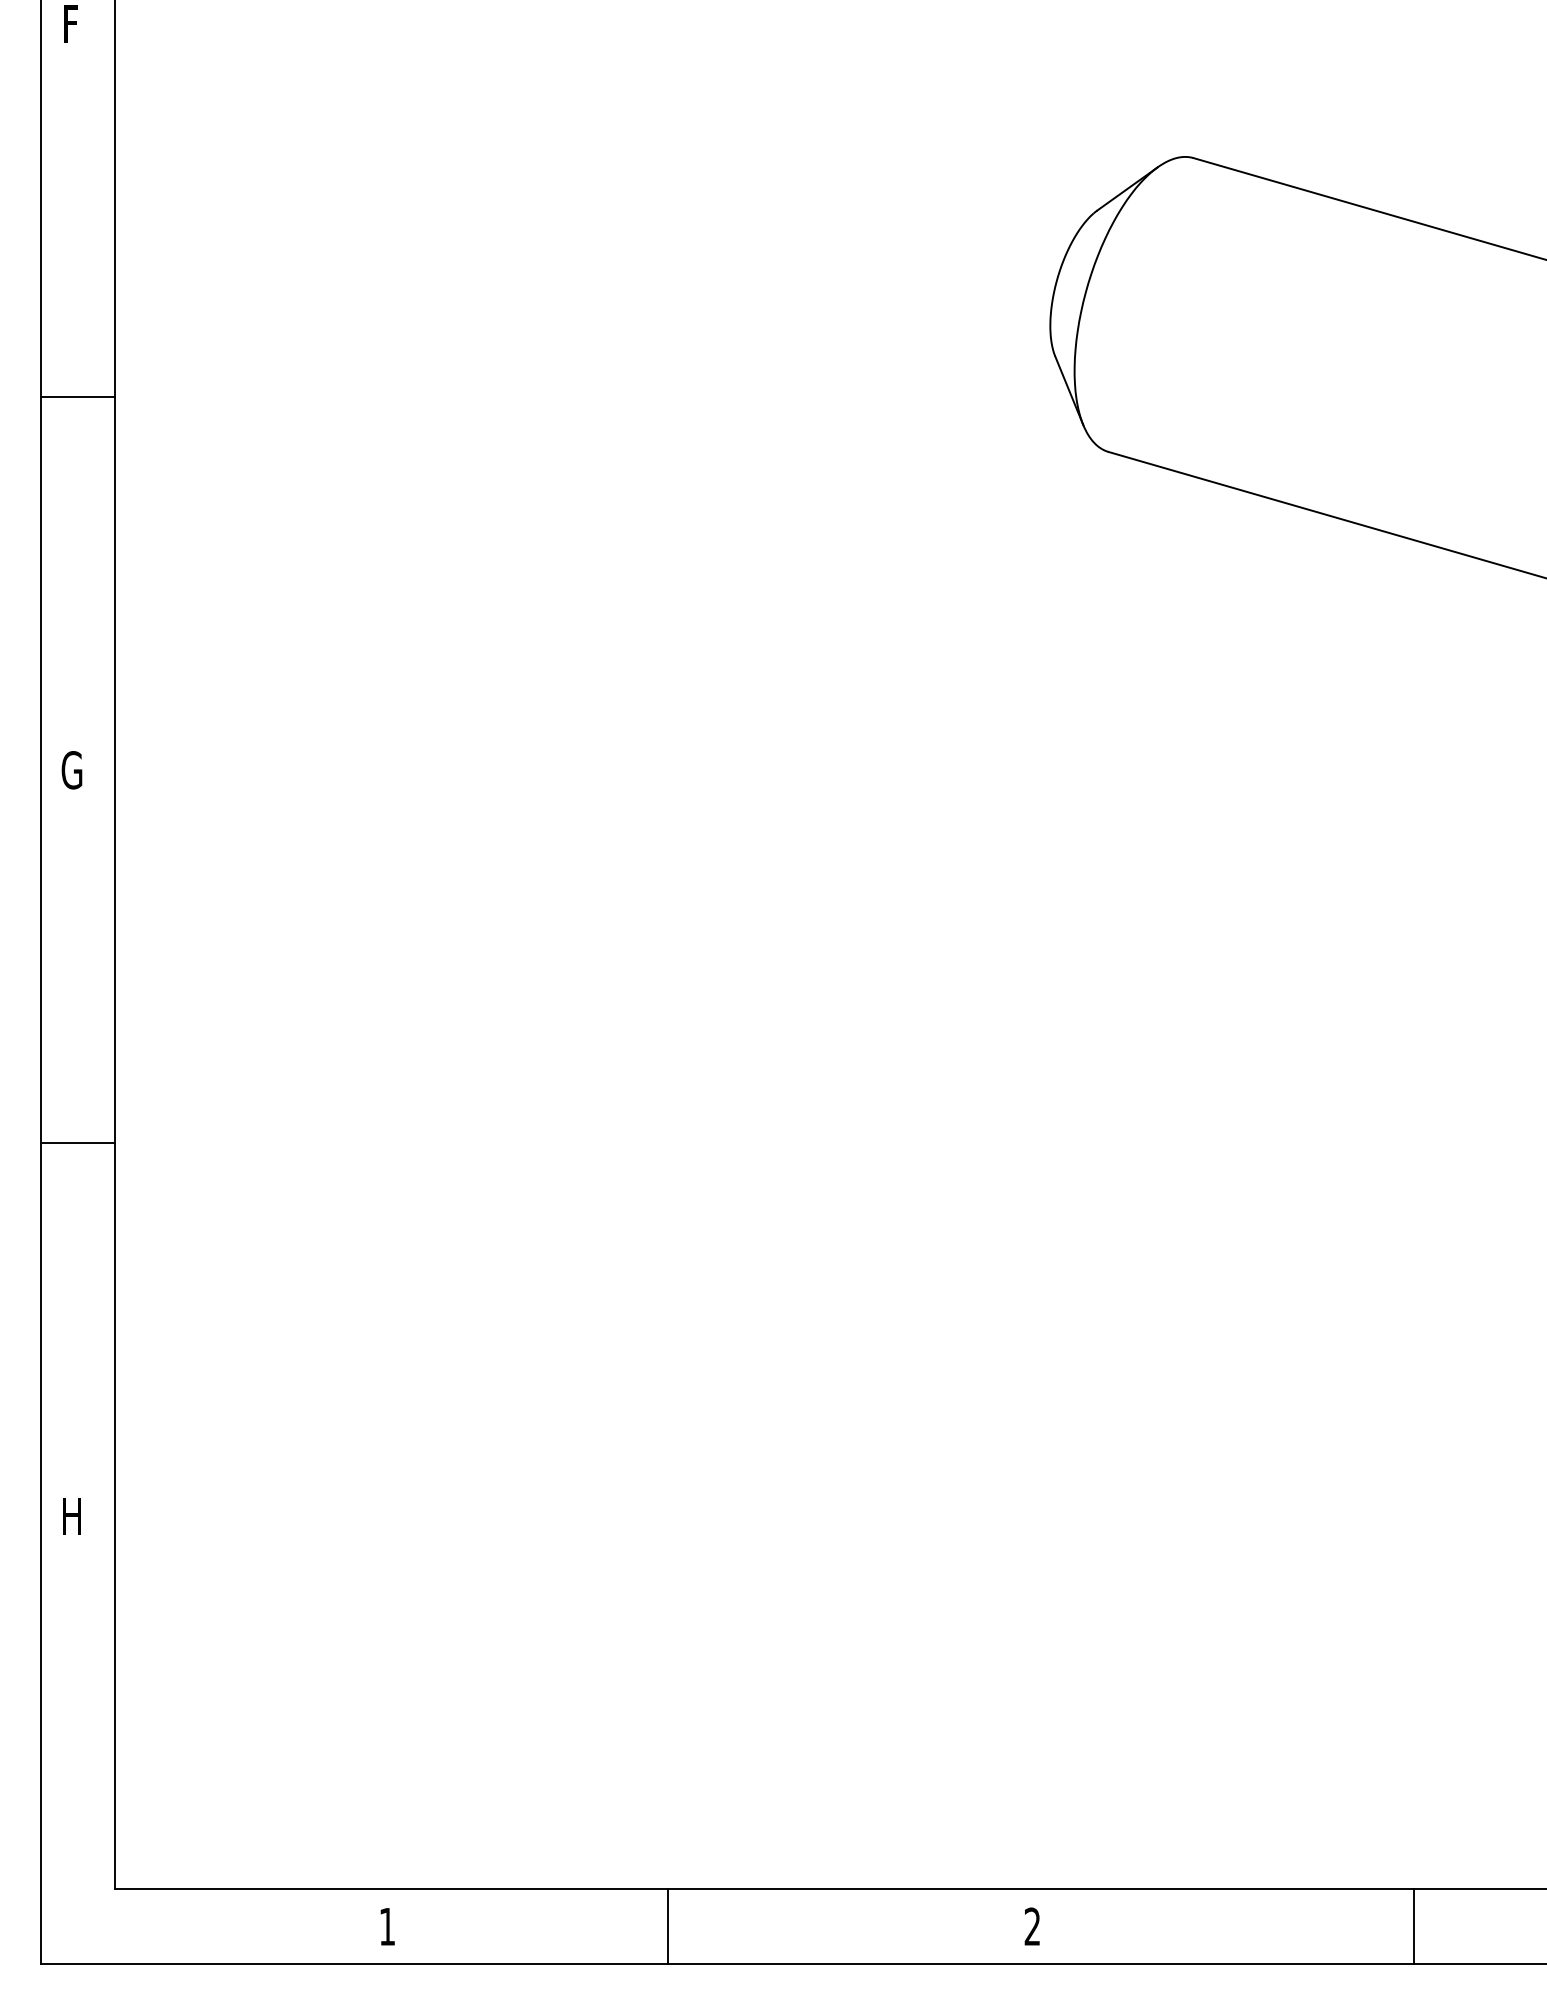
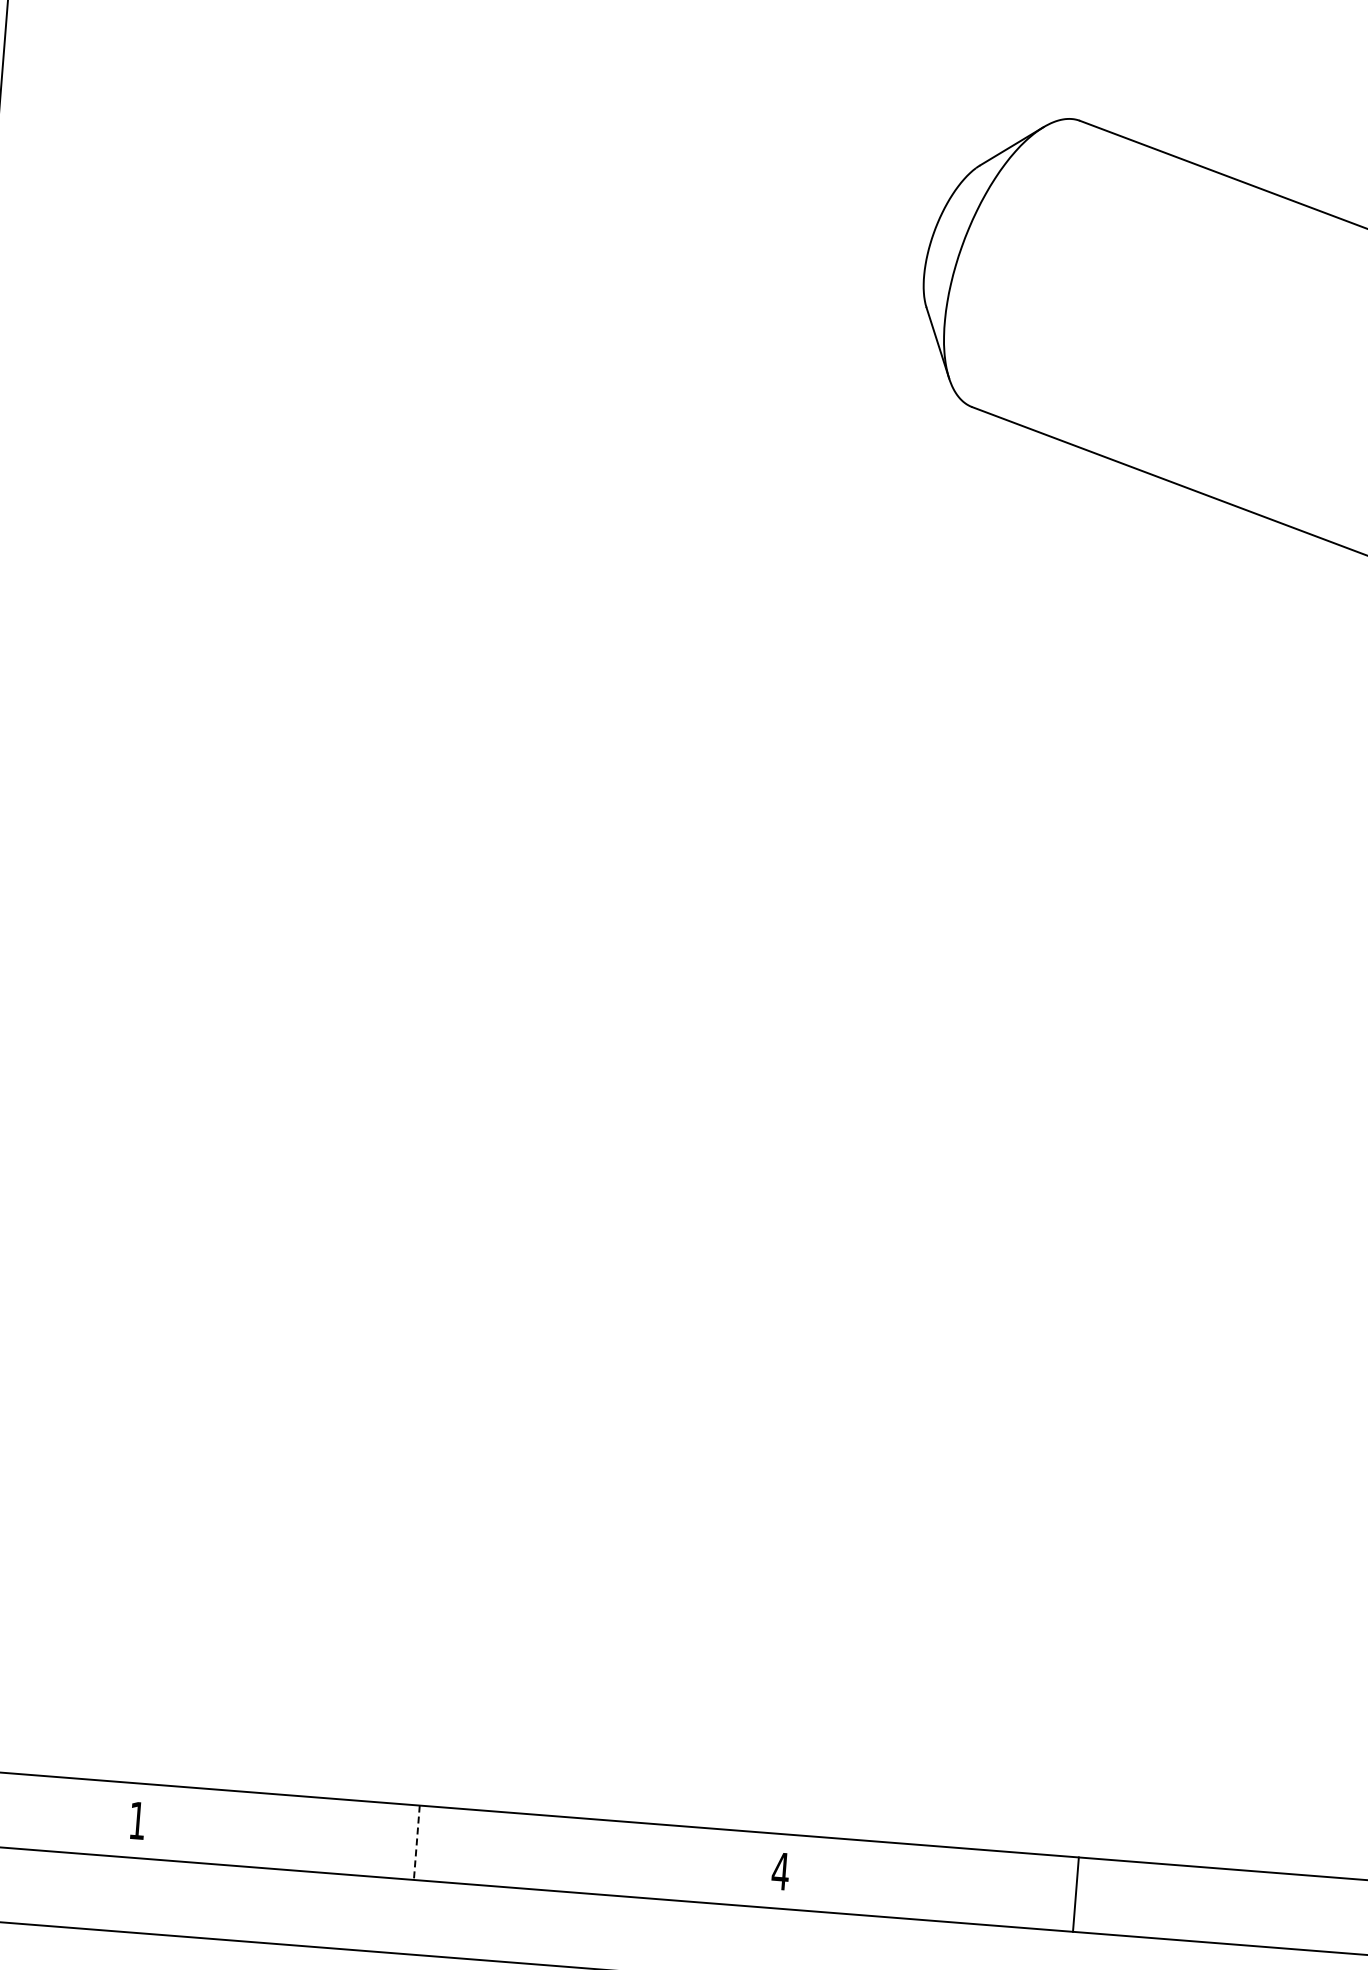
text: (1032, 1926) -> (780, 1871), 2 -> 4
line: (1413, 1926) -> (1075, 1894), moved
line: (667, 1927) -> (416, 1843), solid -> dashed

